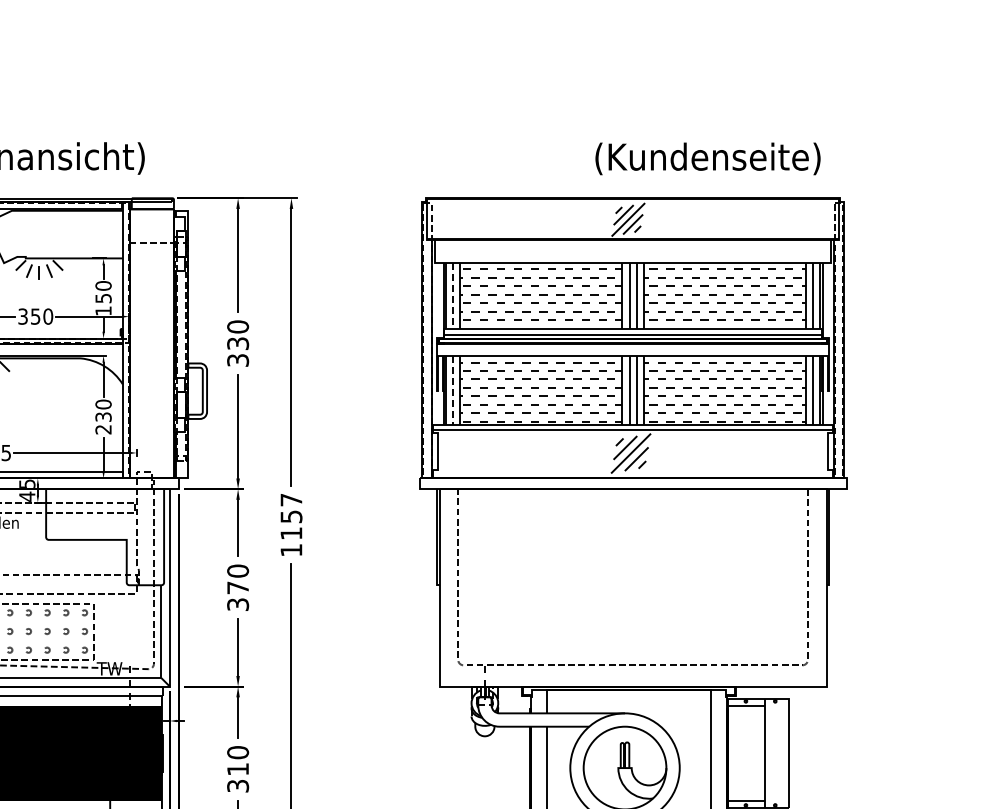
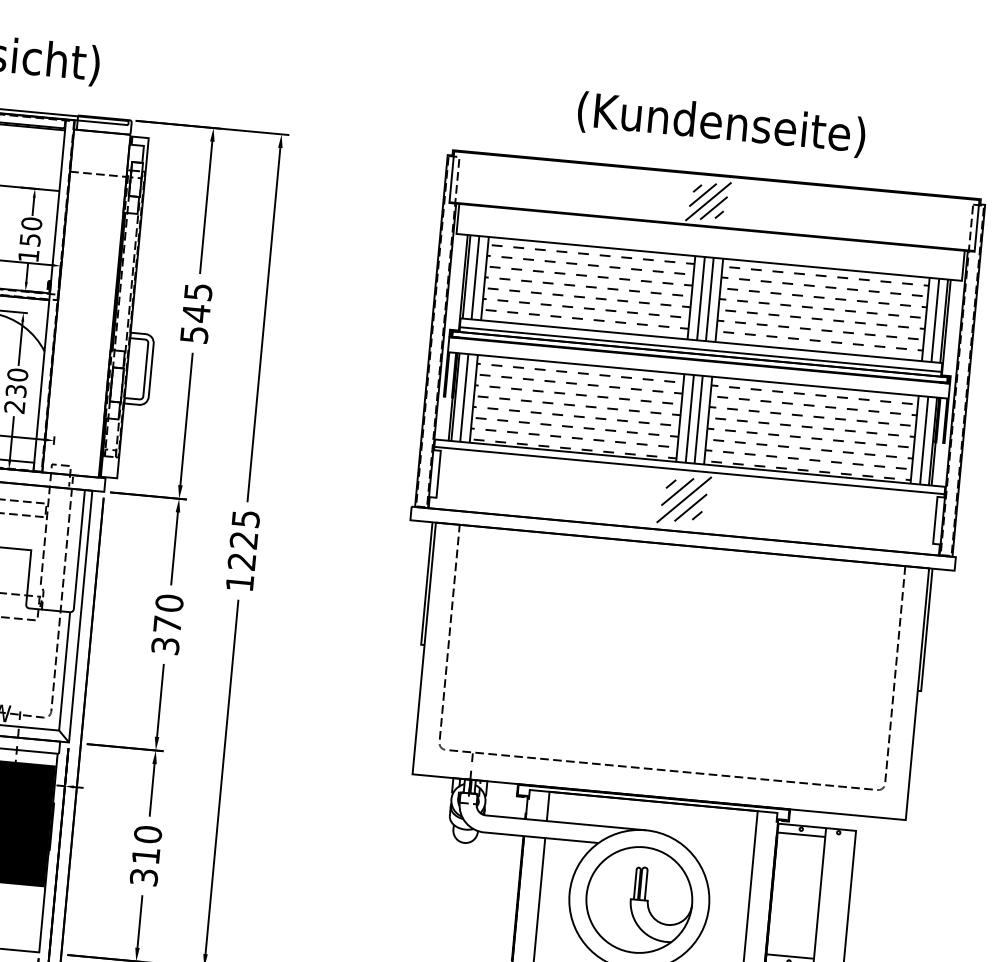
text: (707, 158) -> (720, 124), moved
line: (452, 295) -> (475, 277), dashed -> solid
text: (238, 343) -> (196, 313), 330 -> 545
line: (452, 390) -> (464, 398), dashed -> solid
text: (291, 516) -> (244, 539), 1157 -> 1225

